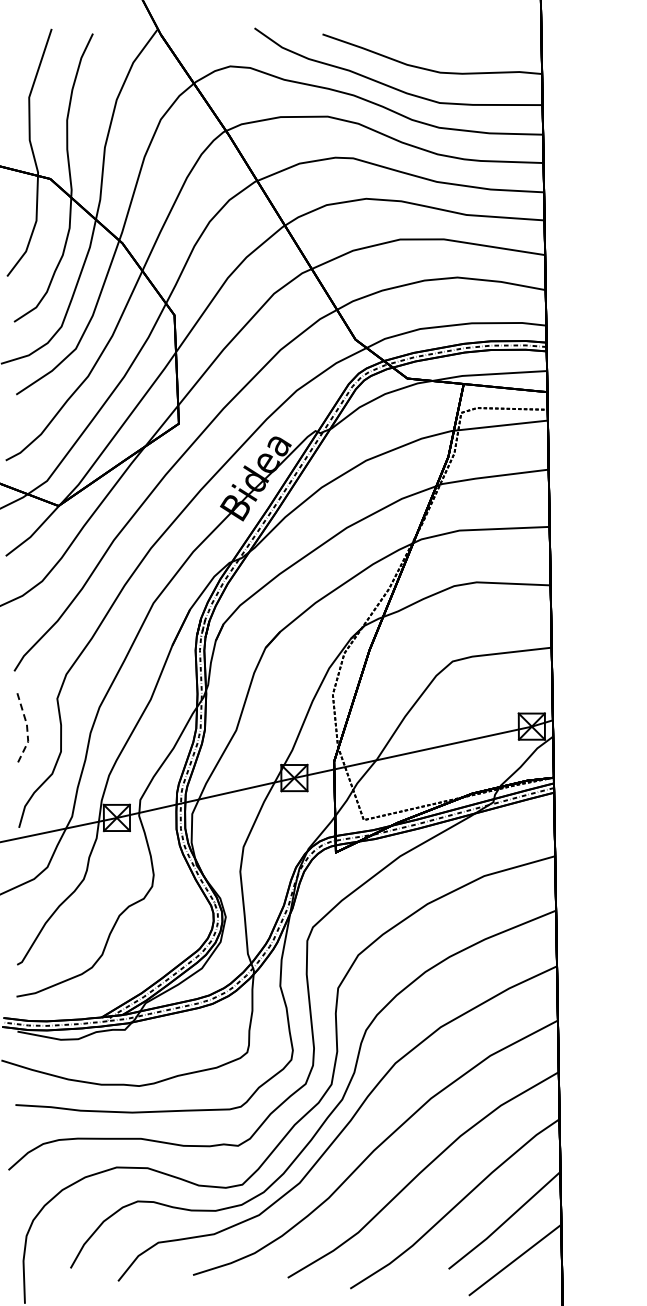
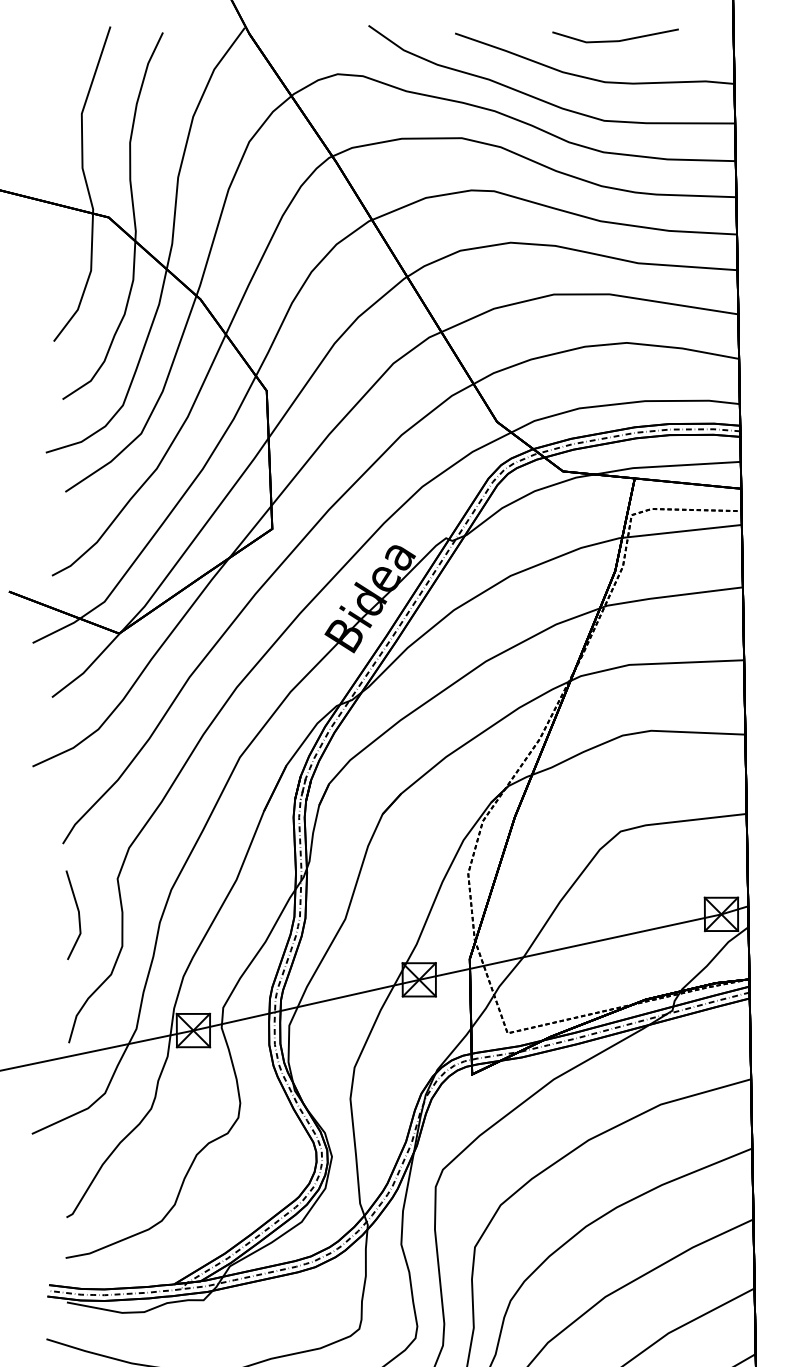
line: (448, 39) -> (615, 39), added
line: (27, 728) -> (79, 916), dashed -> solid

